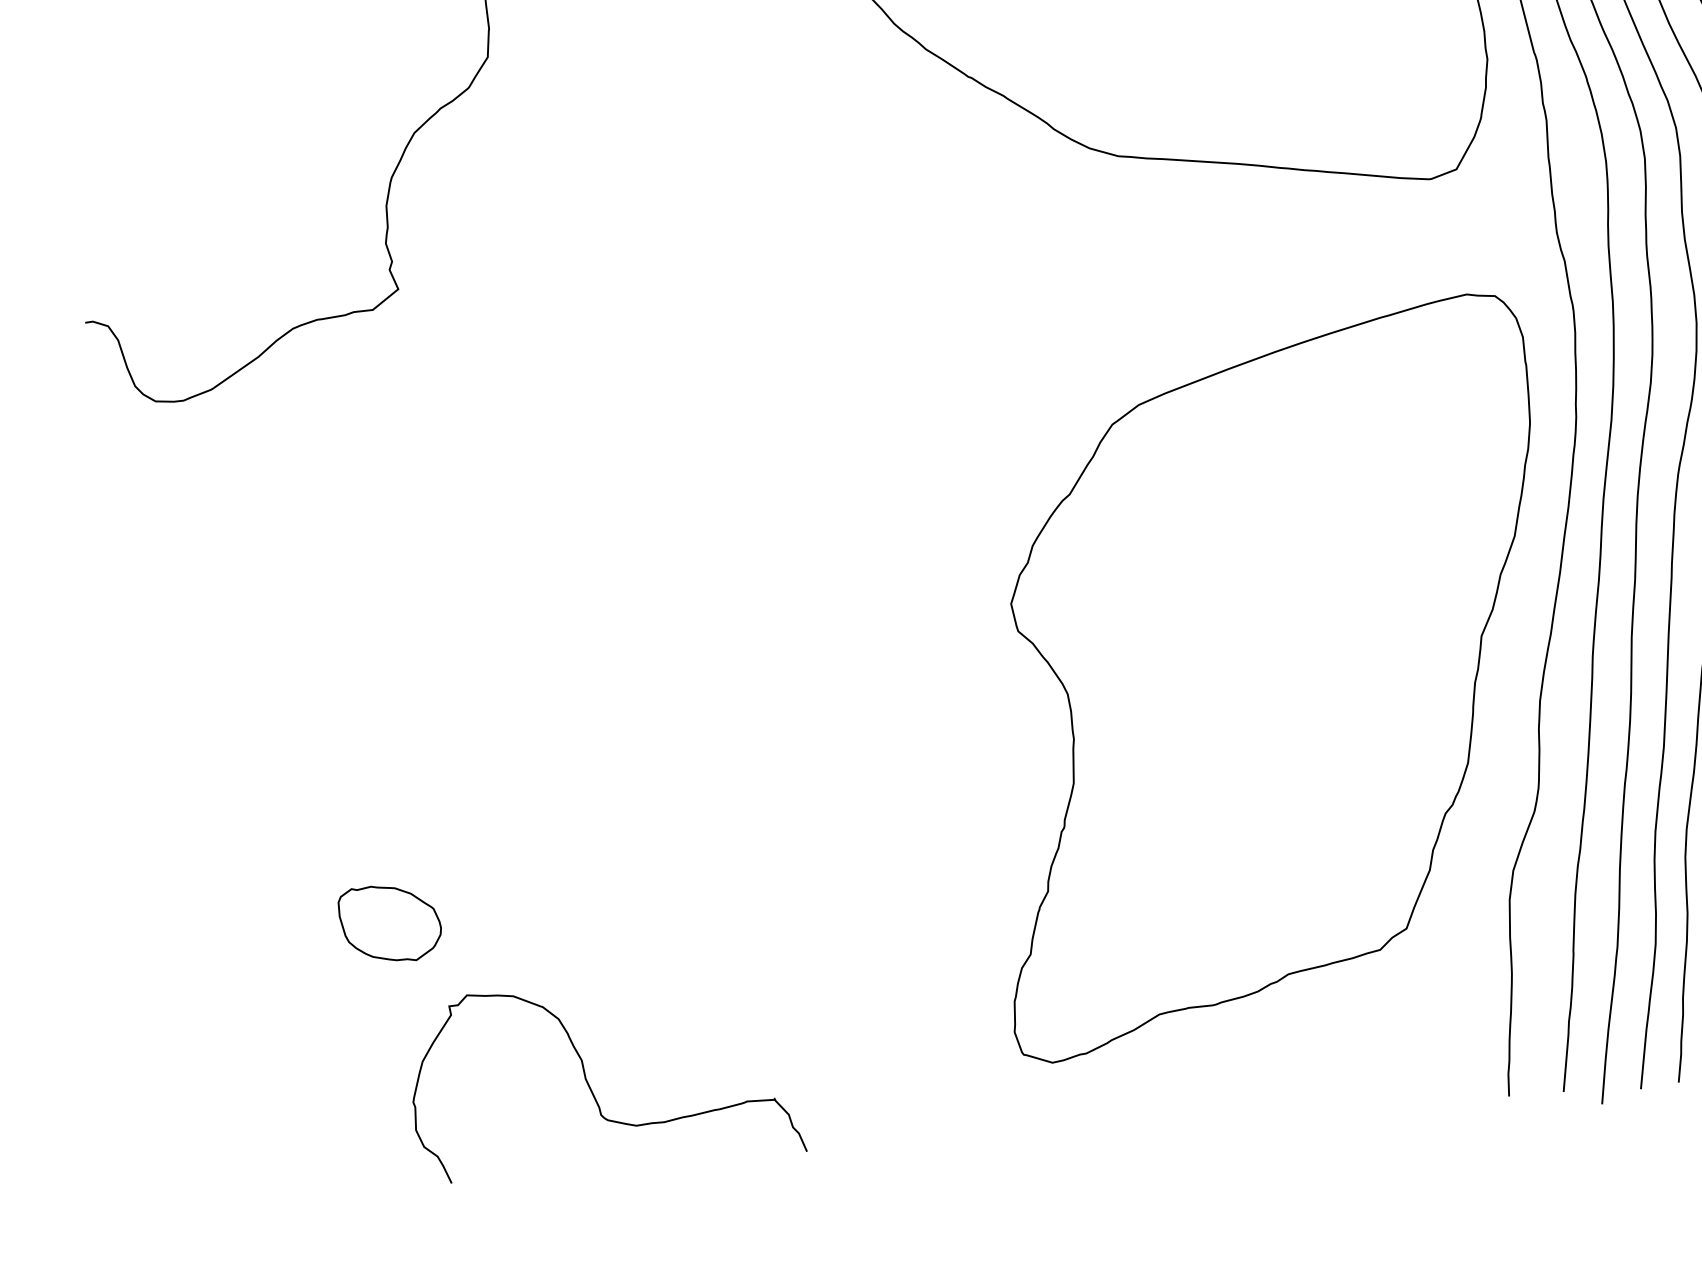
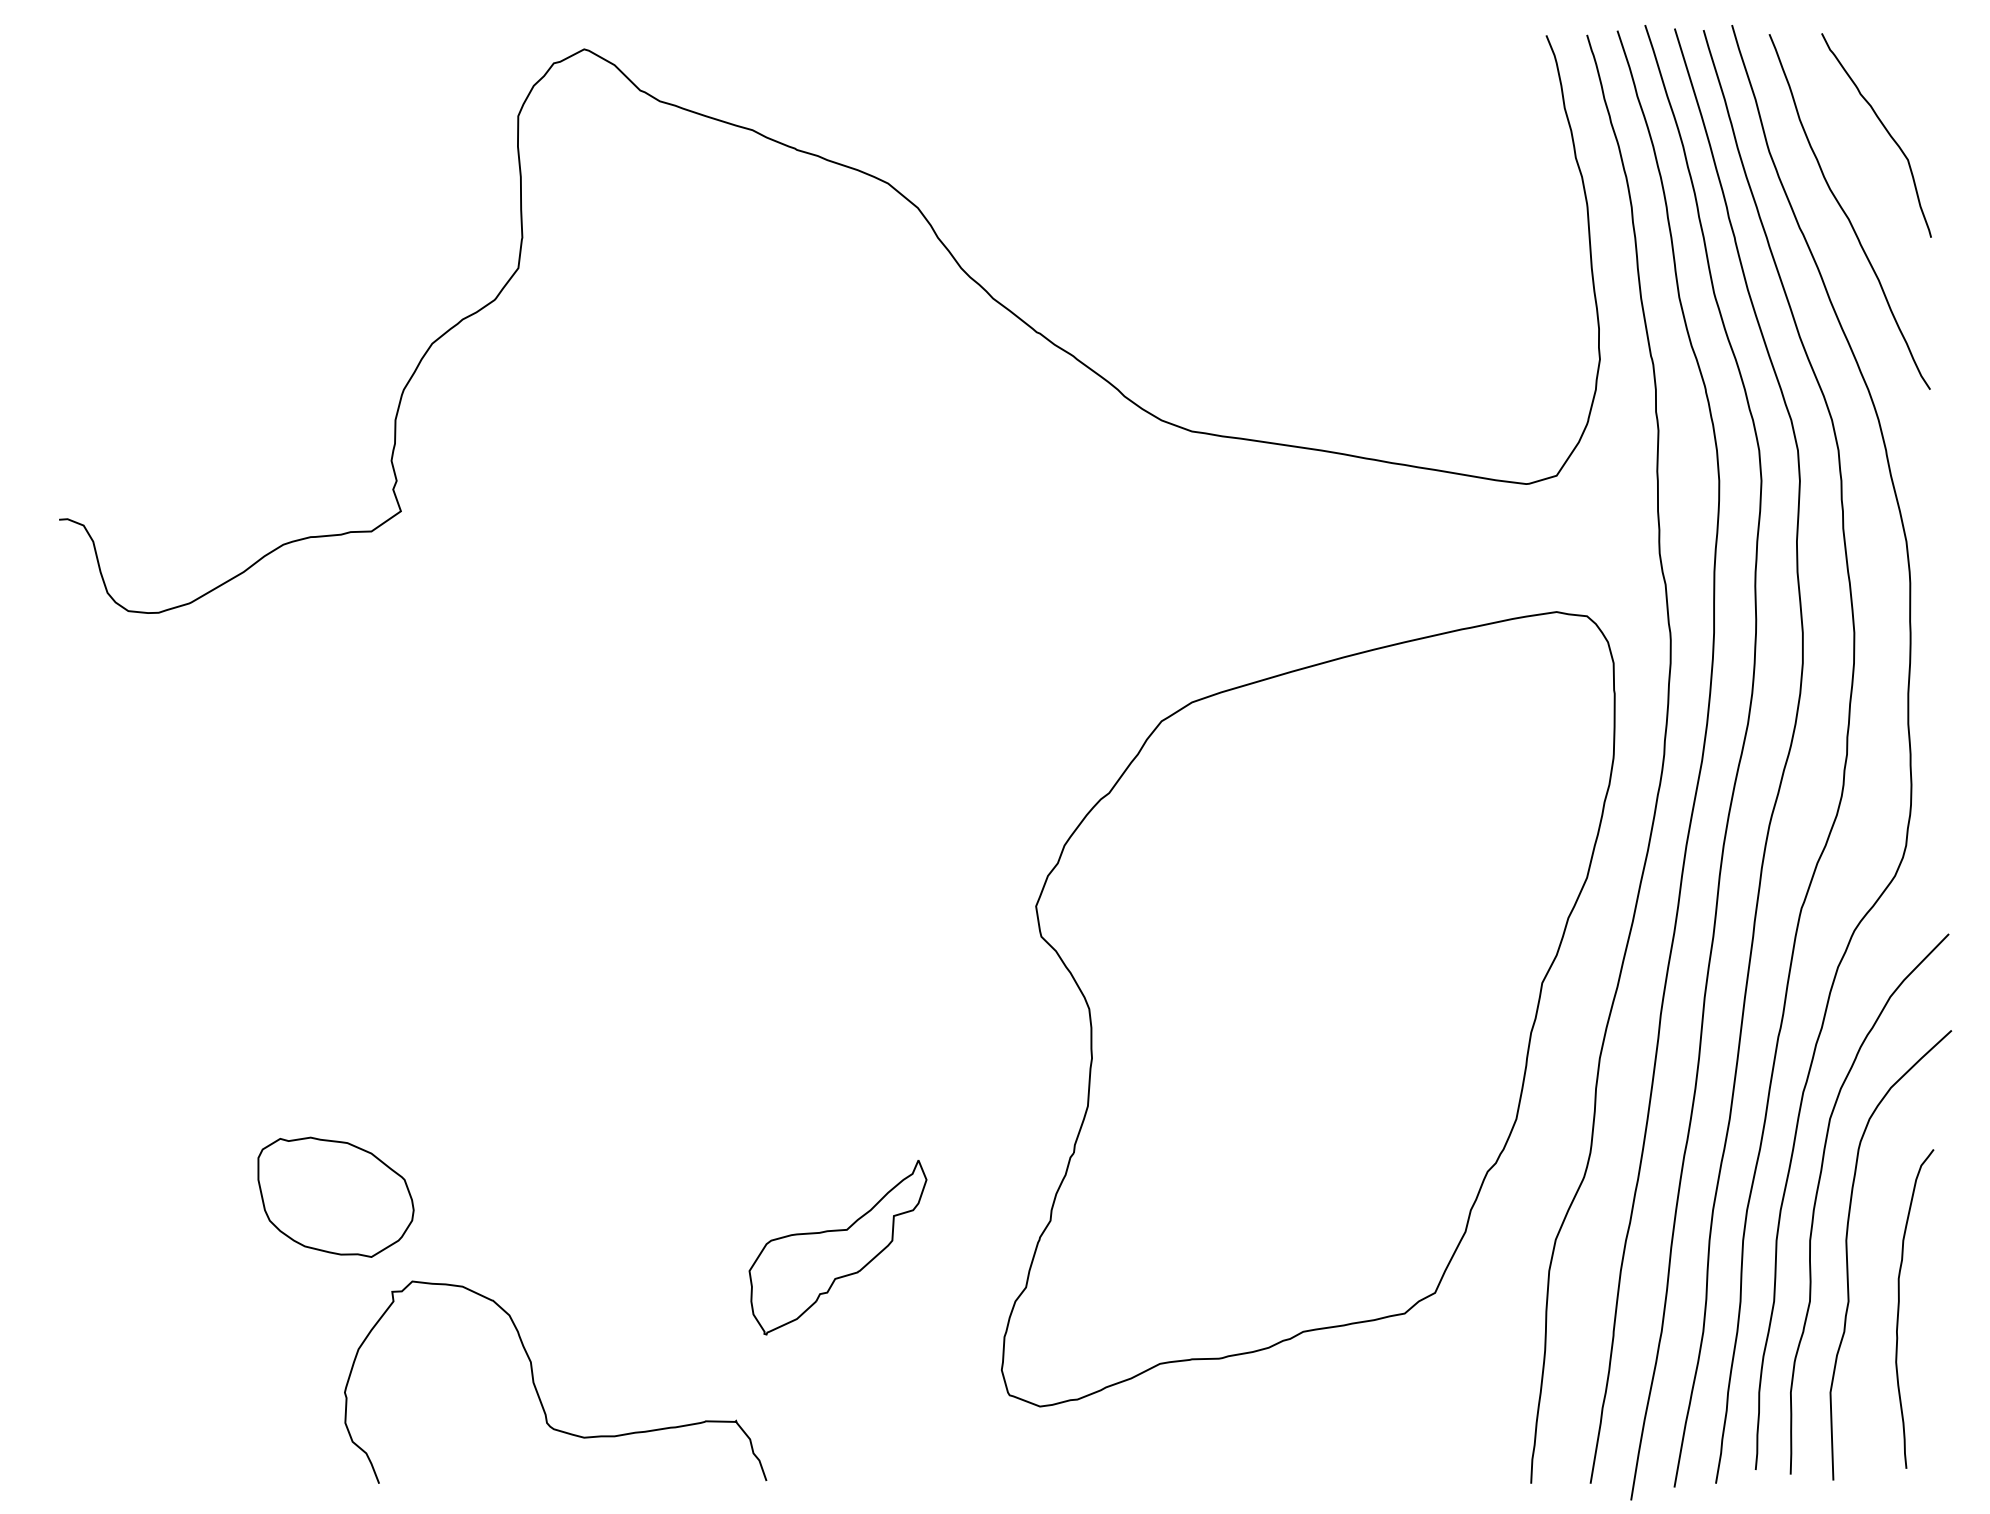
part: (389, 923) -> (335, 1196), size x1.43
part: (854, 932) -> (837, 1247), added

